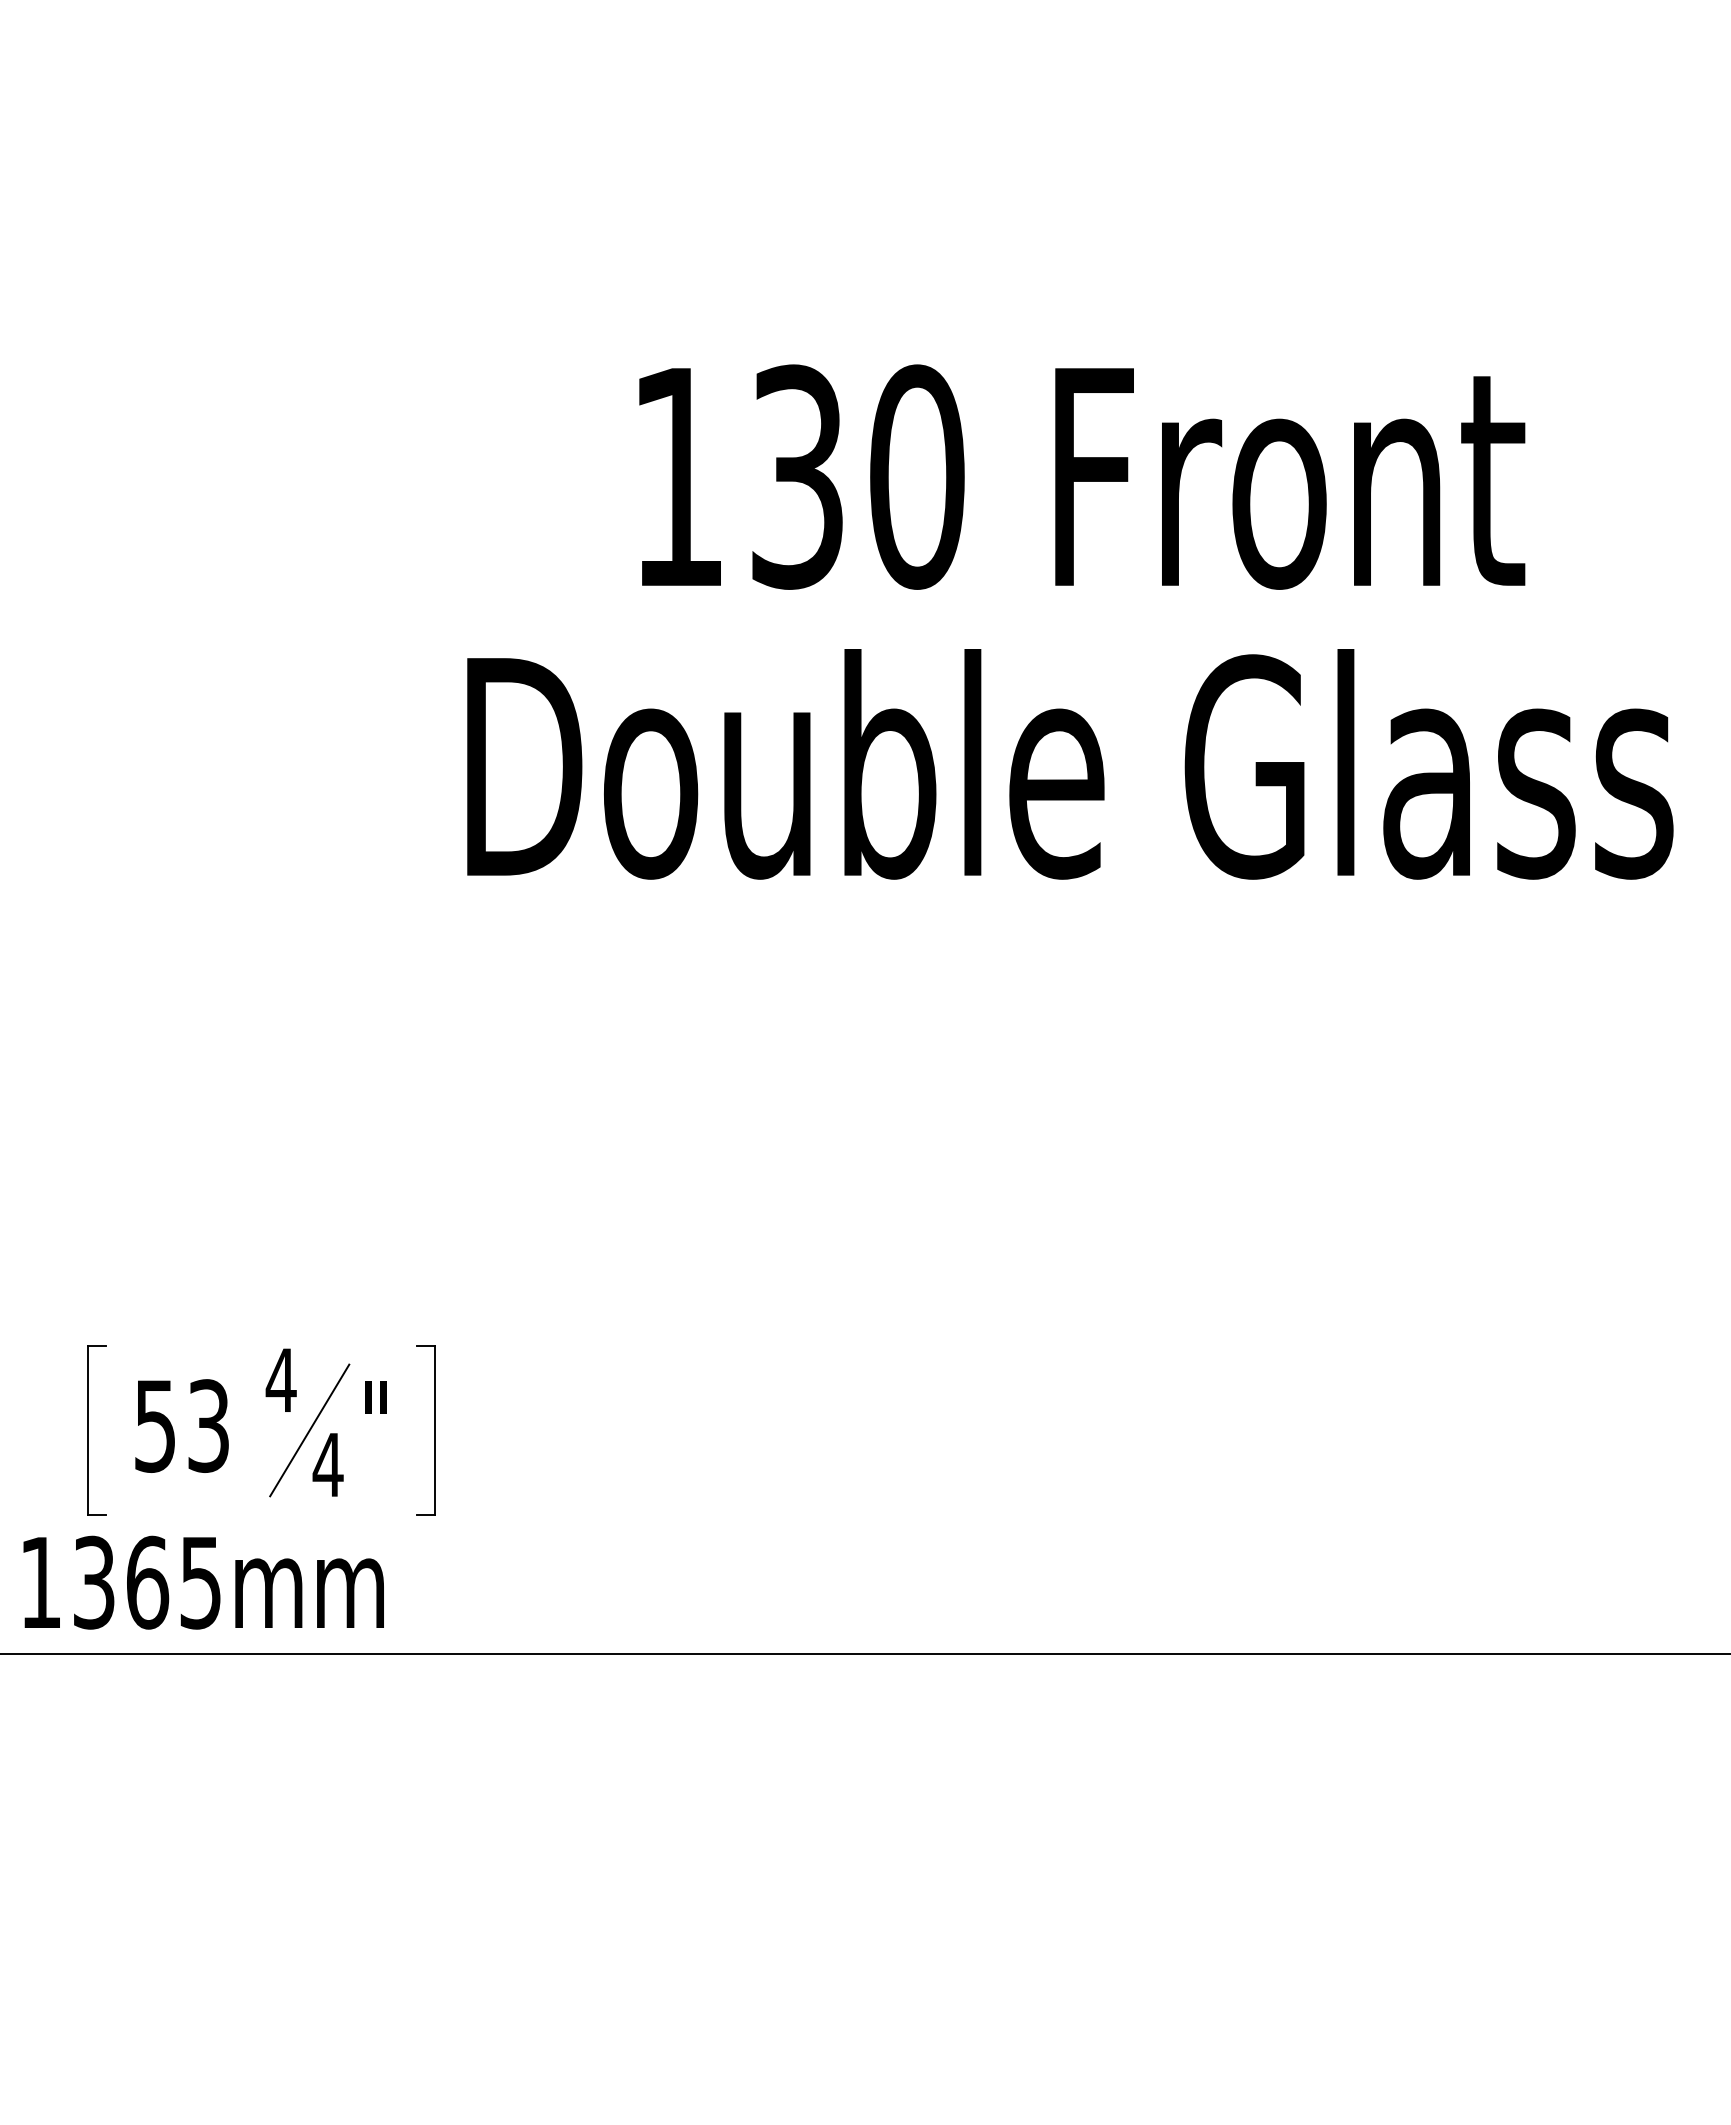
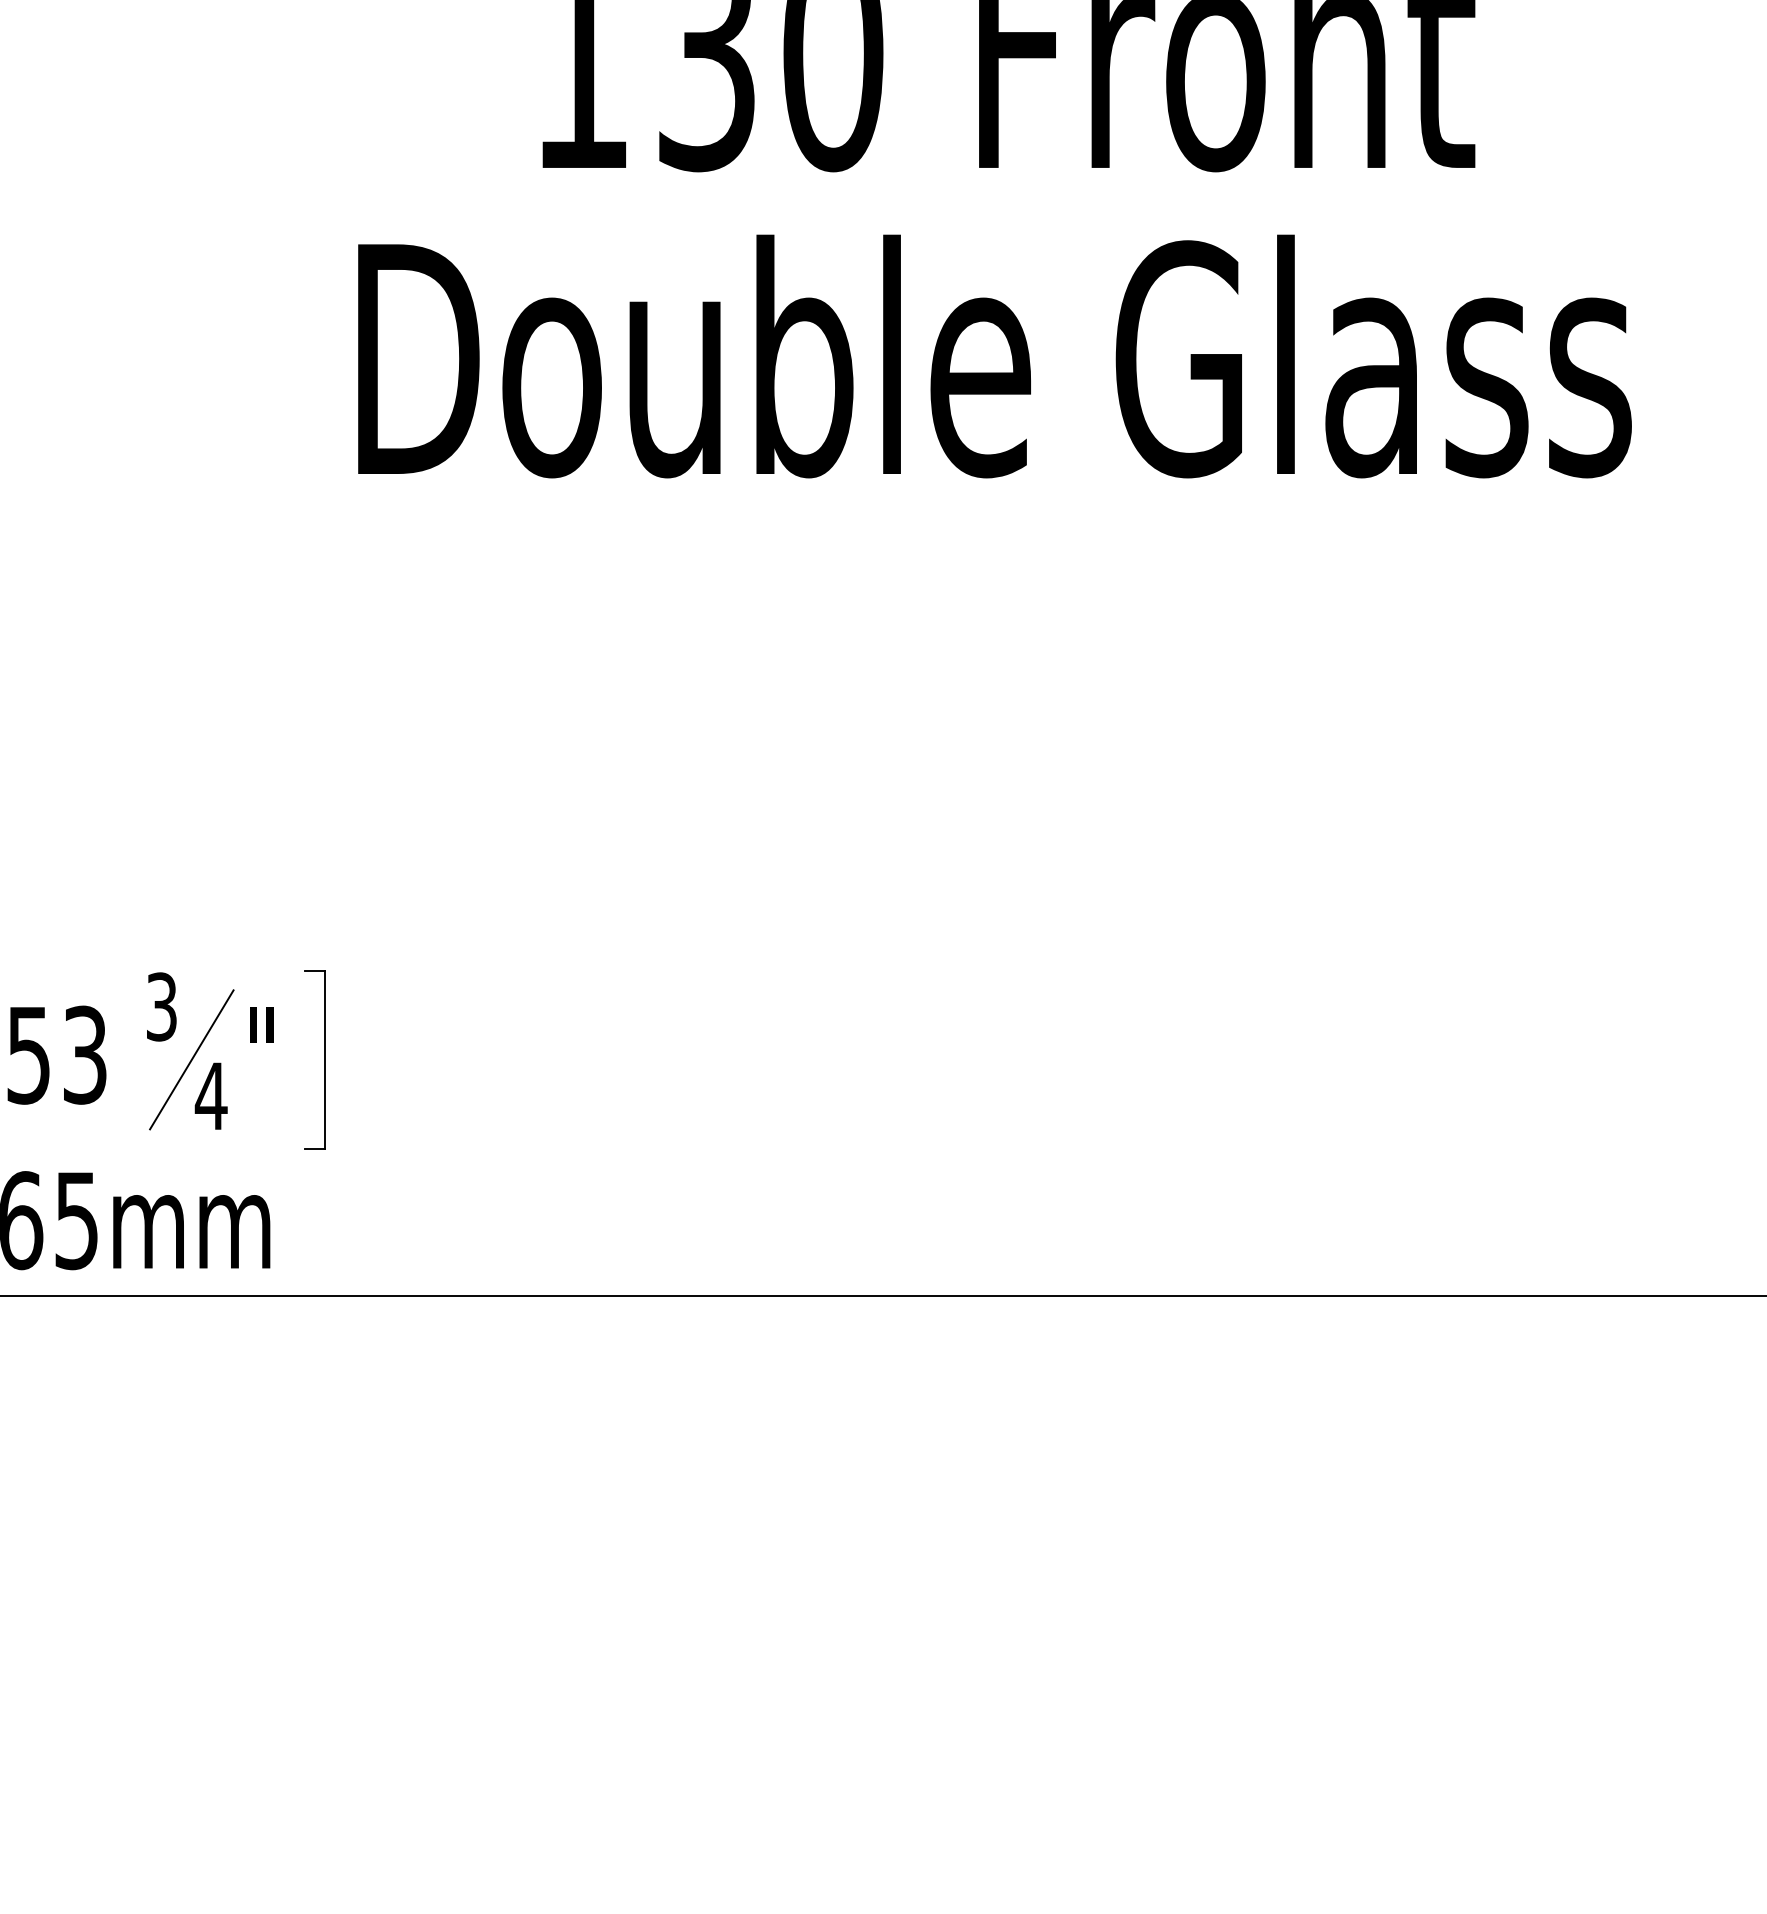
text: (280, 1380) -> (160, 1007), 4 -> 3

